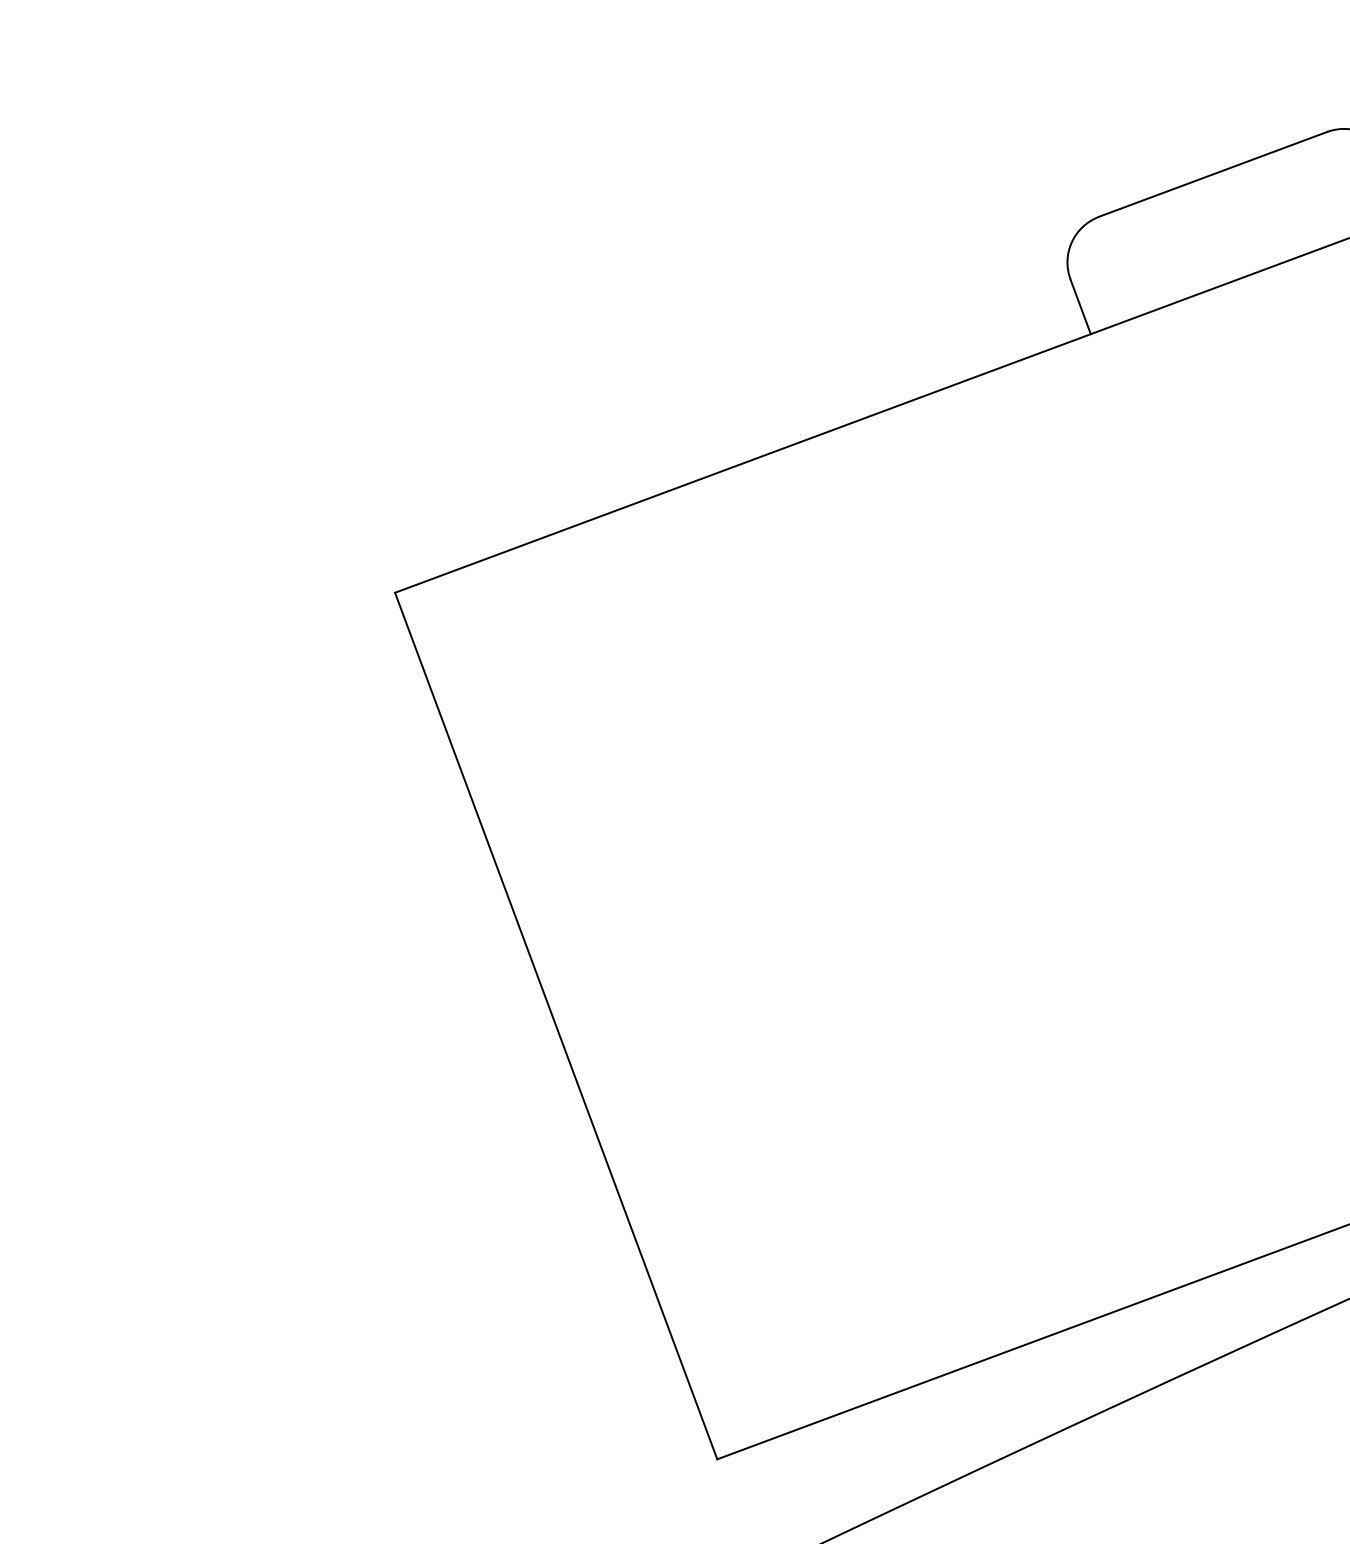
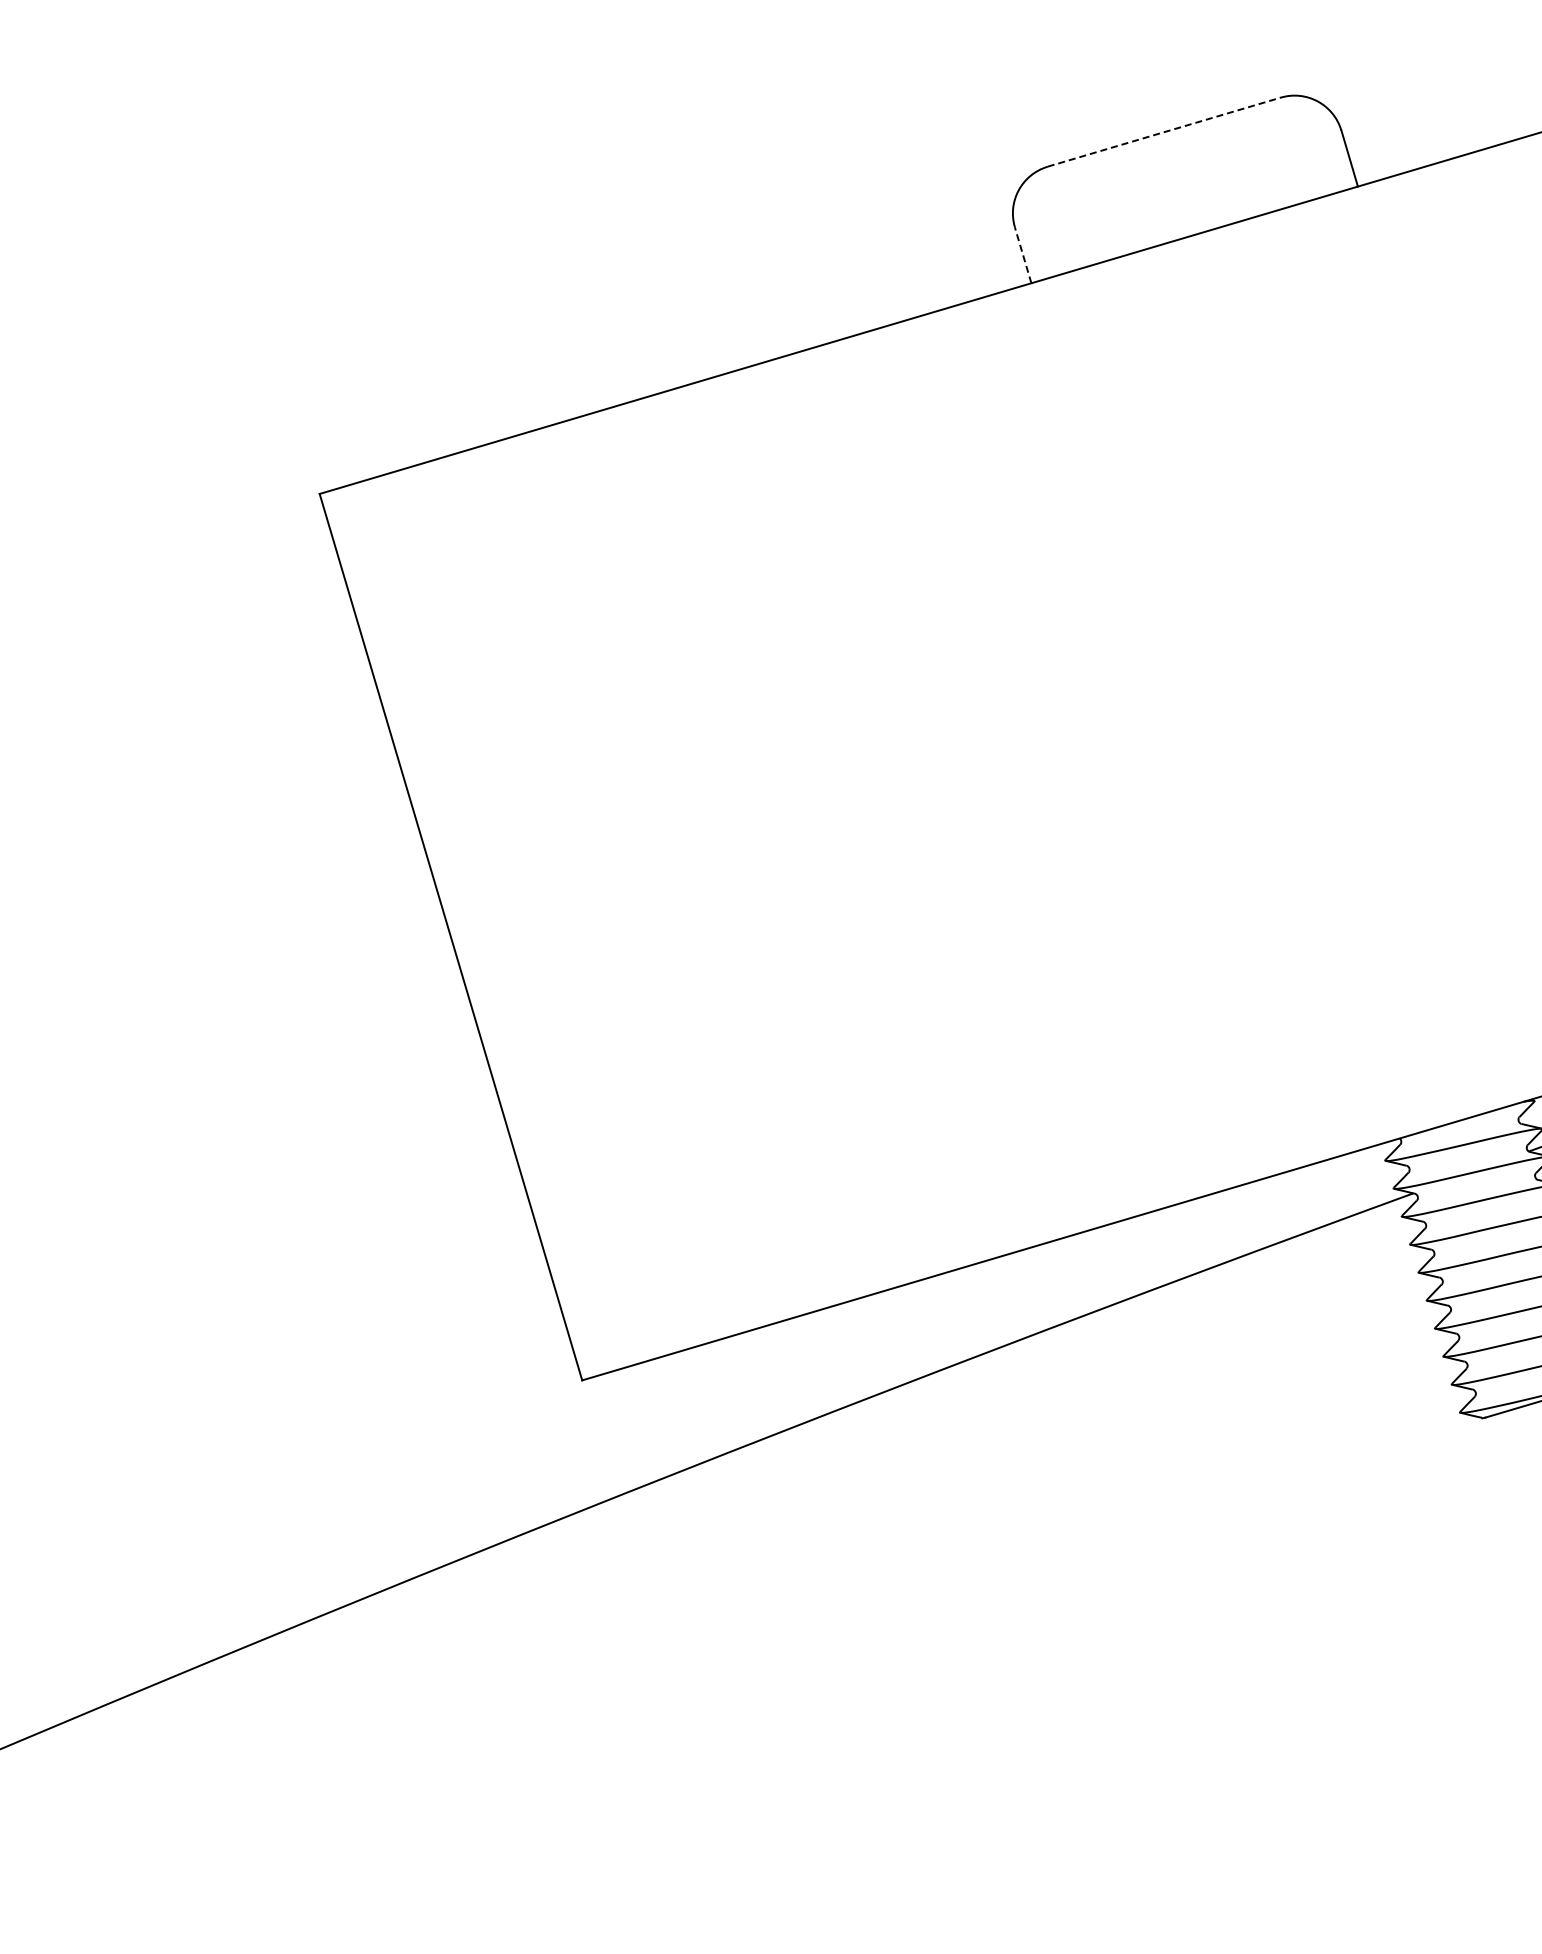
line: (1213, 174) -> (1164, 132), solid -> dashed
line: (1080, 306) -> (1023, 254), solid -> dashed

